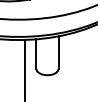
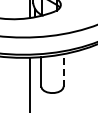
line: (58, 51) -> (63, 69), solid -> dashed

